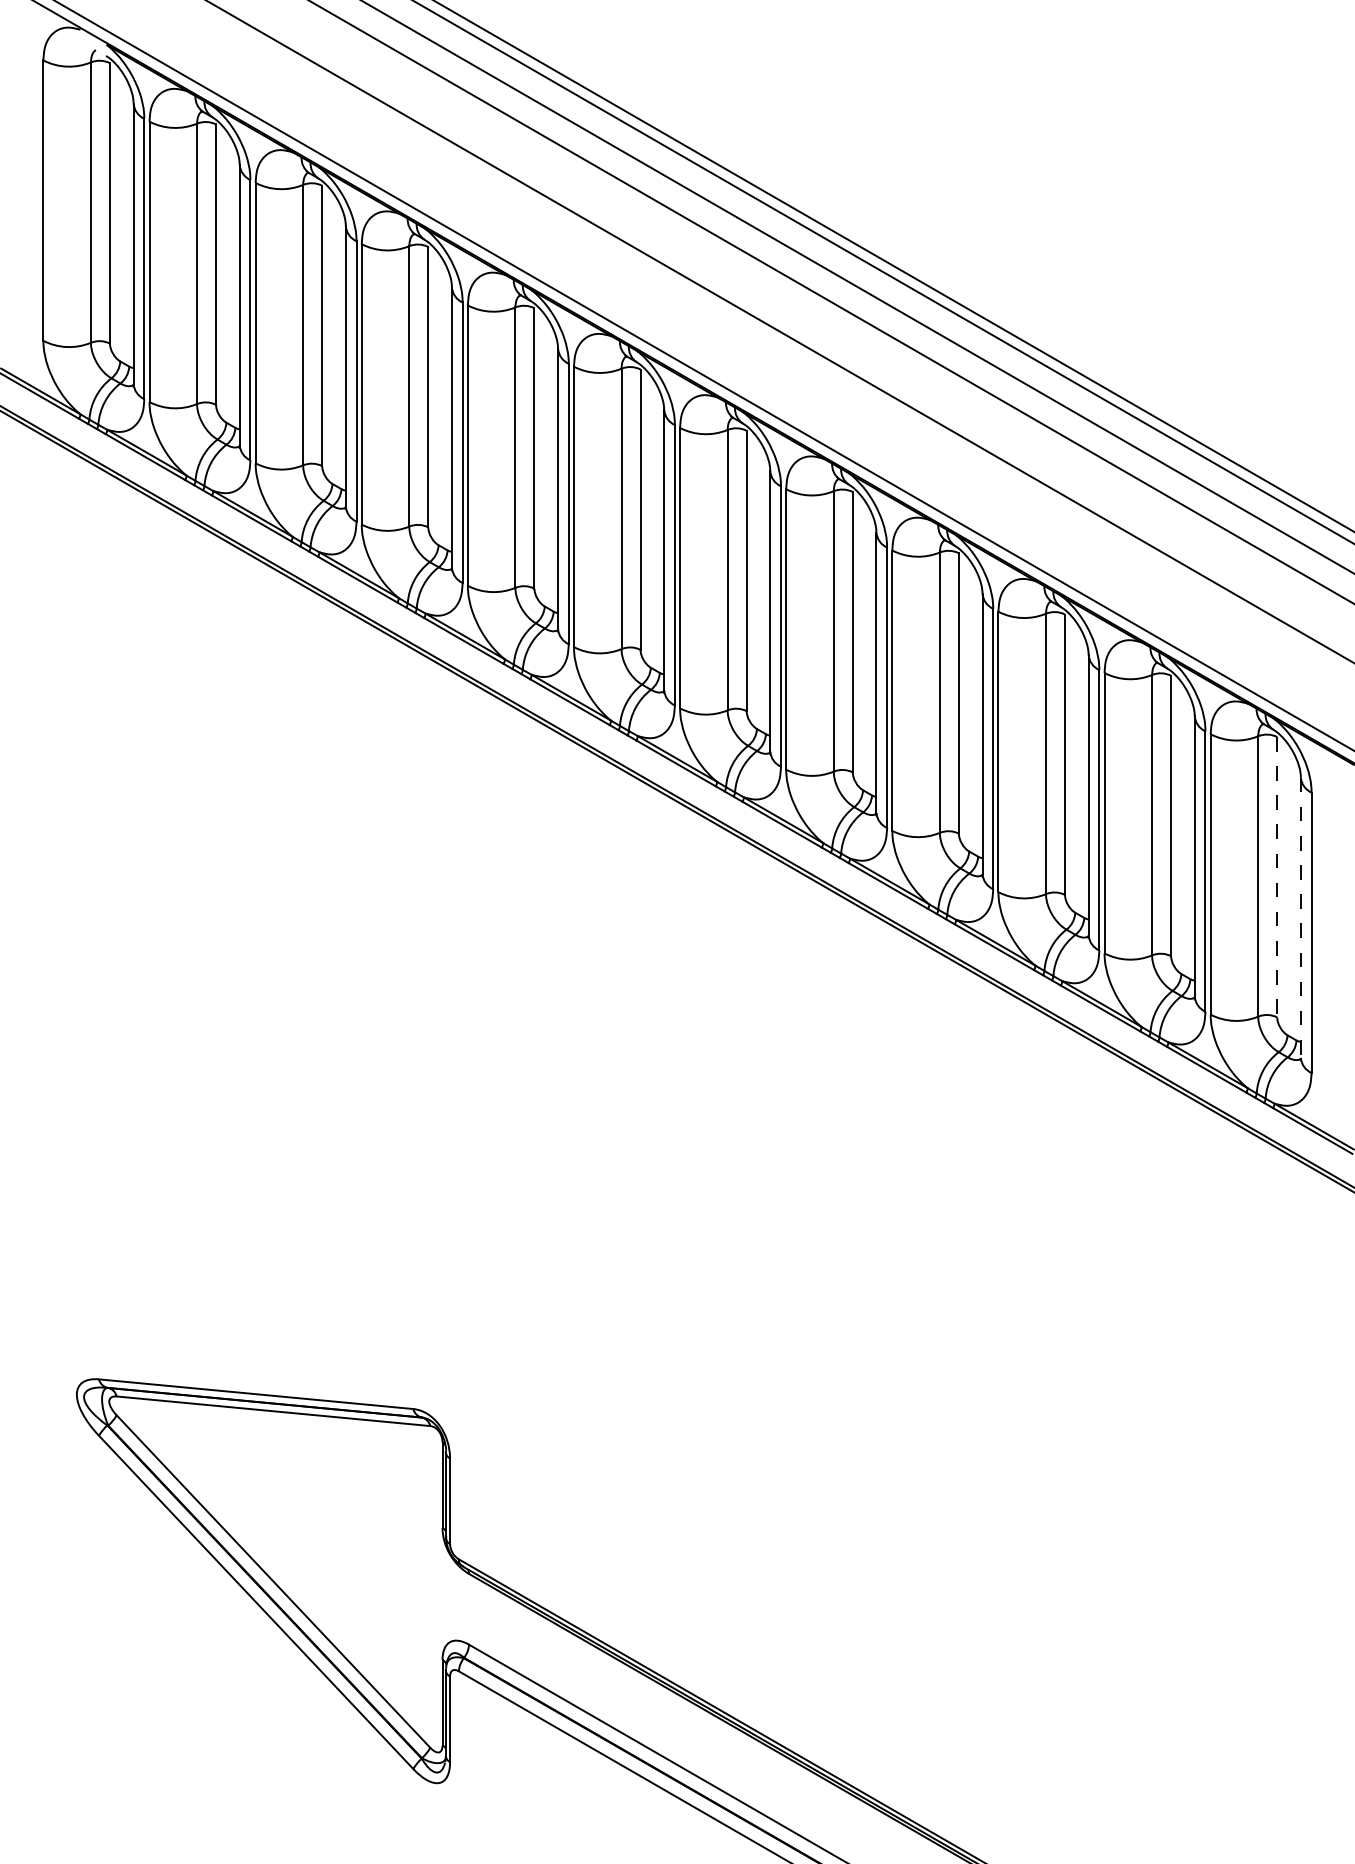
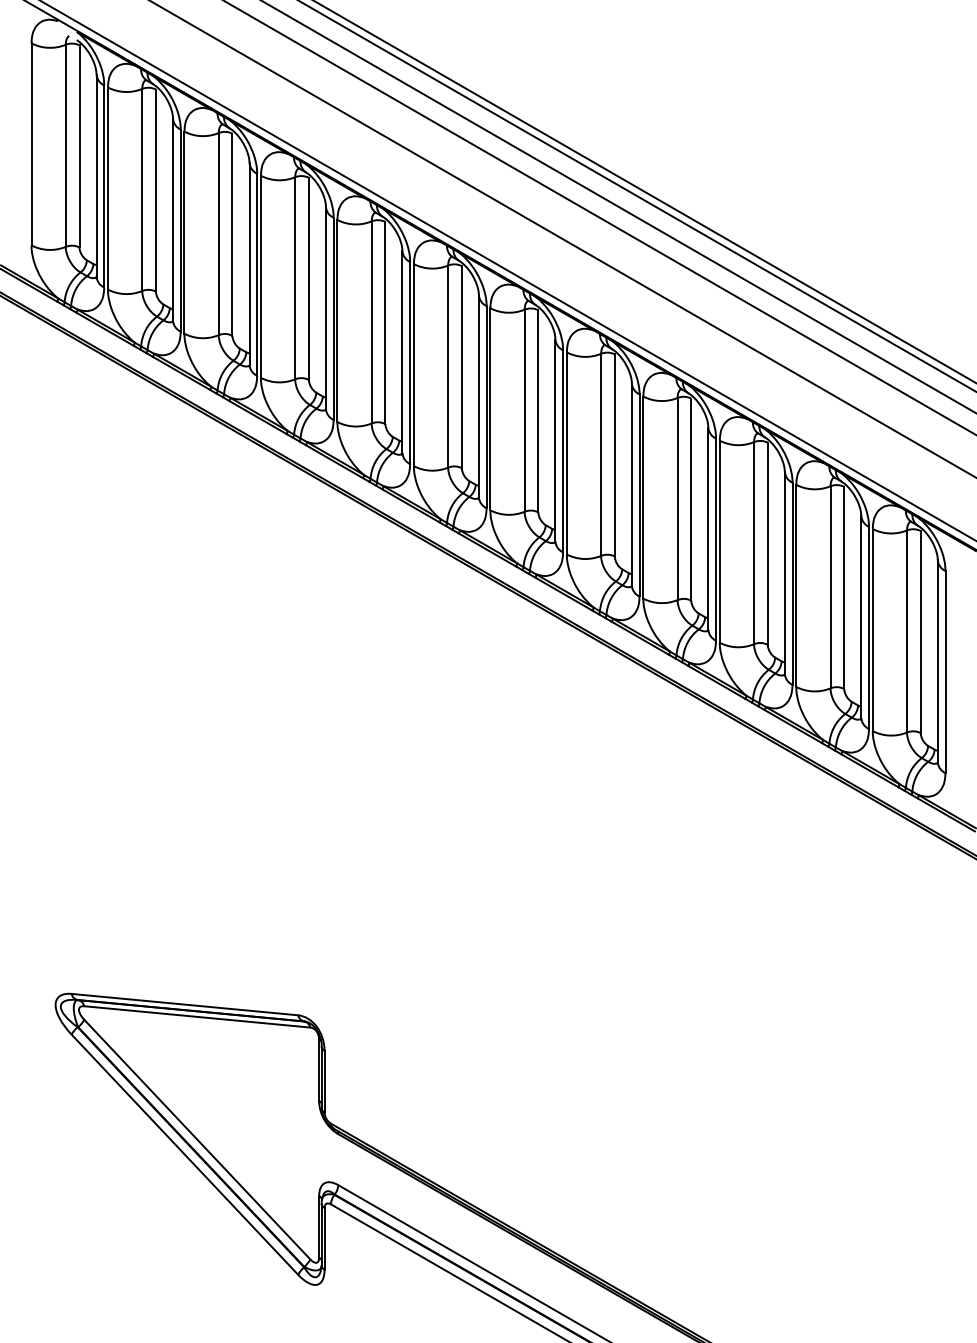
line: (1277, 877) -> (920, 632), dashed -> solid
line: (1300, 918) -> (937, 661), dashed -> solid

